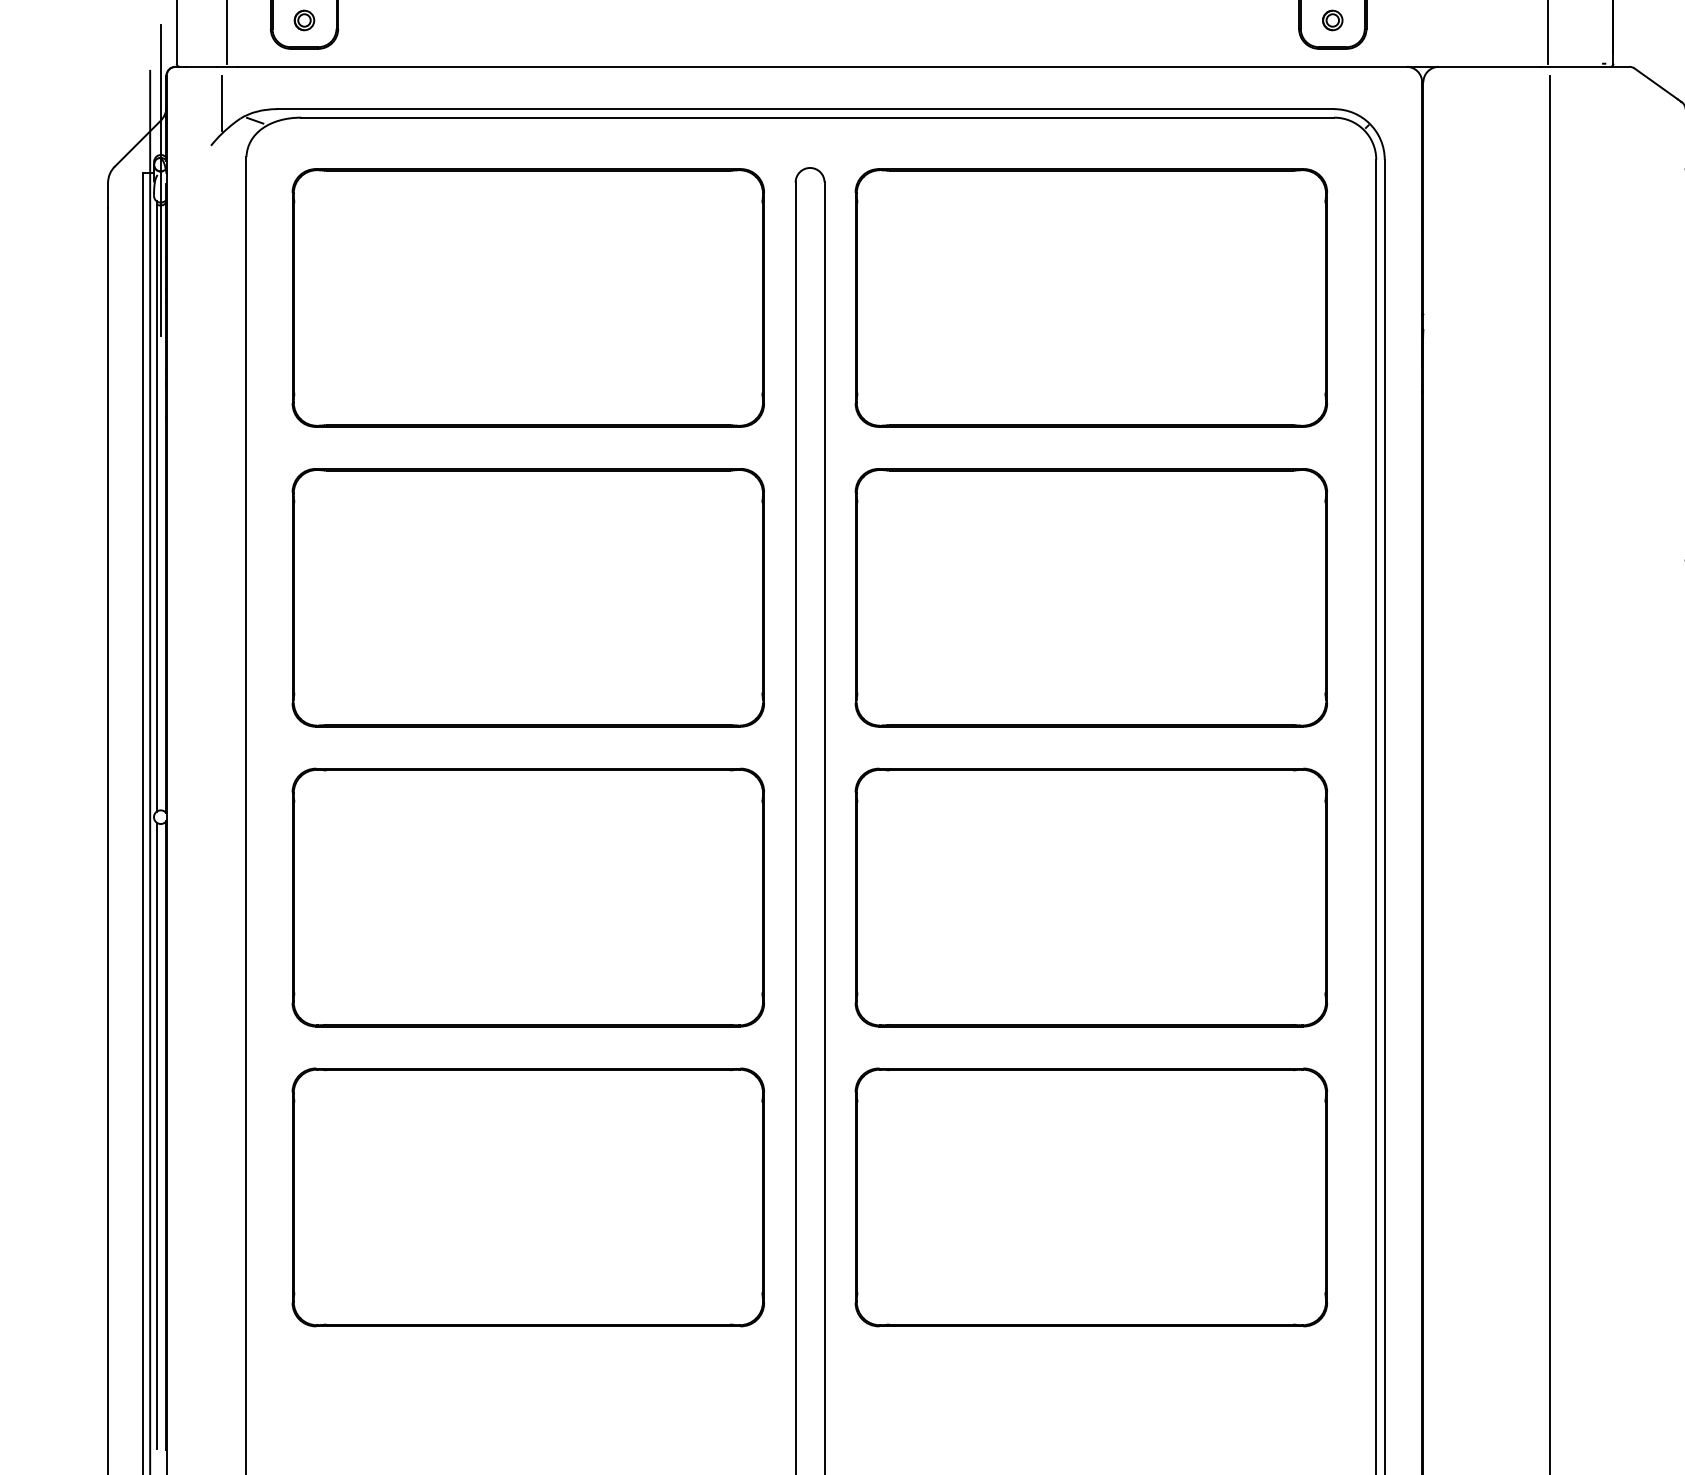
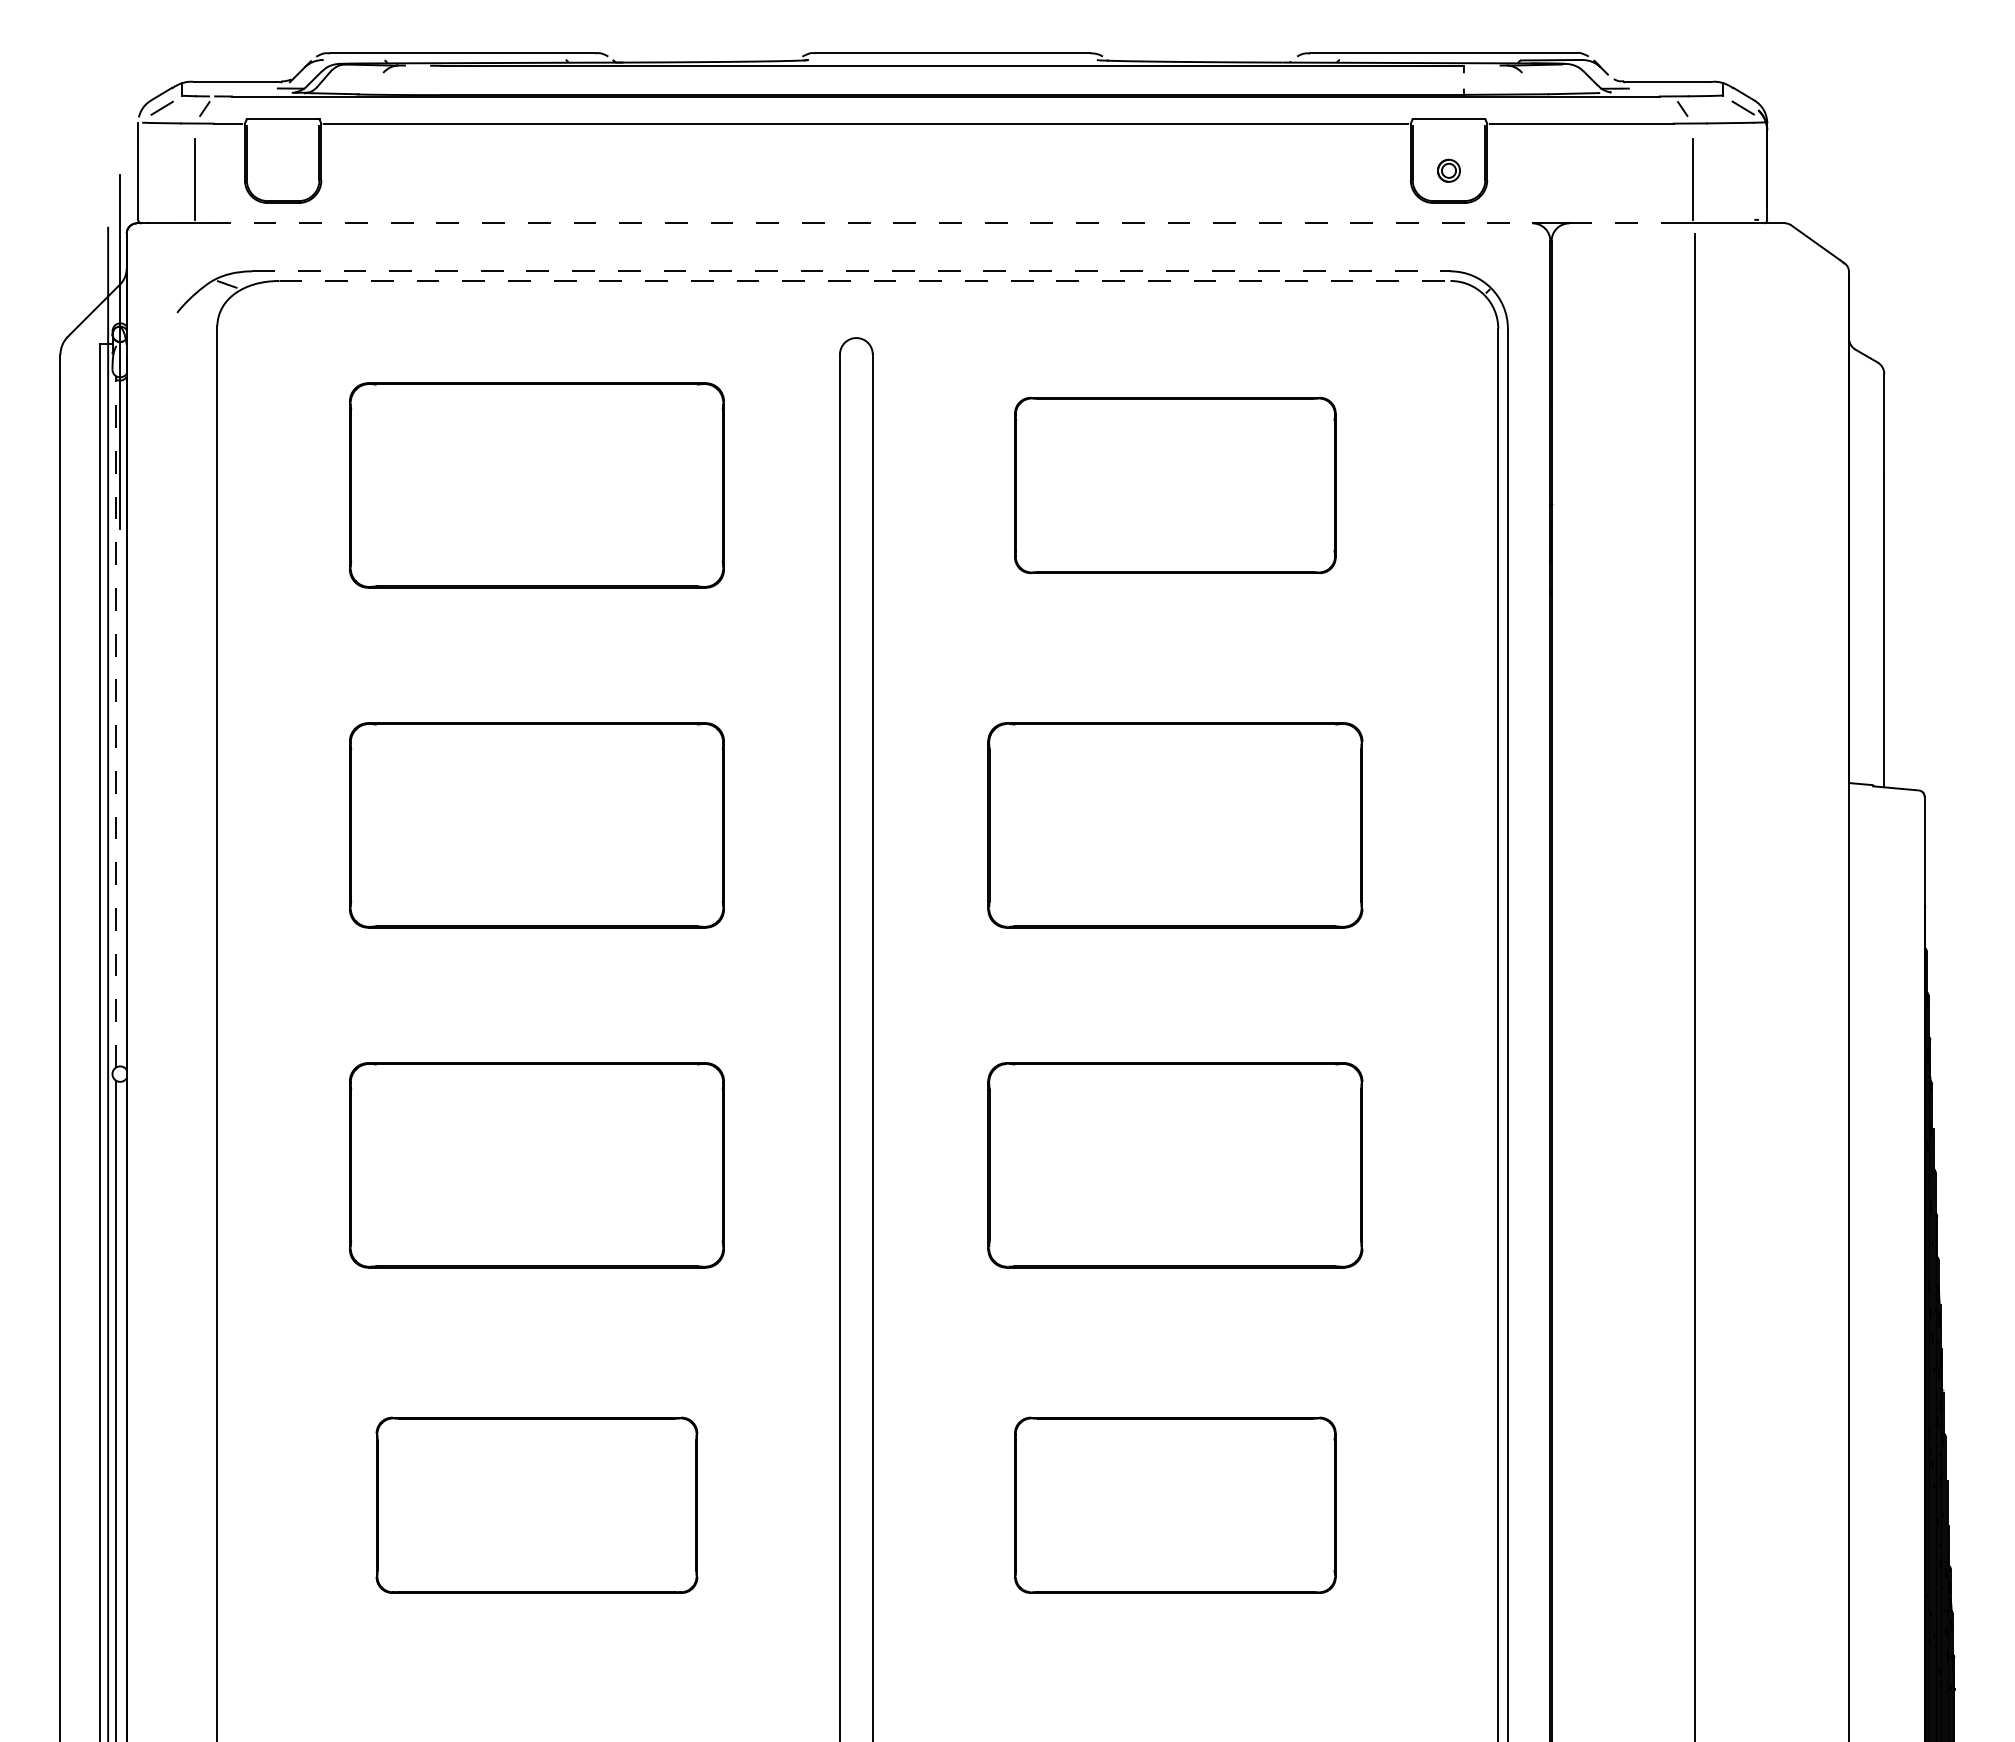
part: (304, 20) -> (283, 170), removed
line: (822, 66) -> (870, 223), solid -> dashed
line: (1490, 66) -> (1627, 223), solid -> dashed
line: (222, 103) -> (190, 264), removed
line: (805, 109) -> (851, 271), solid -> dashed
line: (818, 118) -> (865, 281), solid -> dashed
part: (527, 298) -> (536, 485), size x0.7
part: (1091, 298) -> (1175, 485), size x0.6
line: (156, 506) -> (115, 721), solid -> dashed
part: (527, 597) -> (536, 825), size x0.7
part: (1091, 597) -> (1175, 825), size x0.7
part: (527, 897) -> (536, 1165), size x0.7
part: (1091, 897) -> (1175, 1165), size x0.7
part: (527, 1197) -> (536, 1505), size x0.6
part: (1091, 1197) -> (1175, 1505), size x0.6

